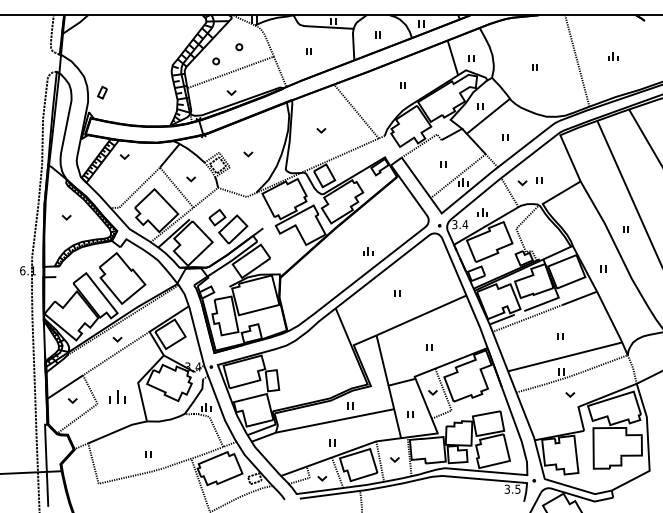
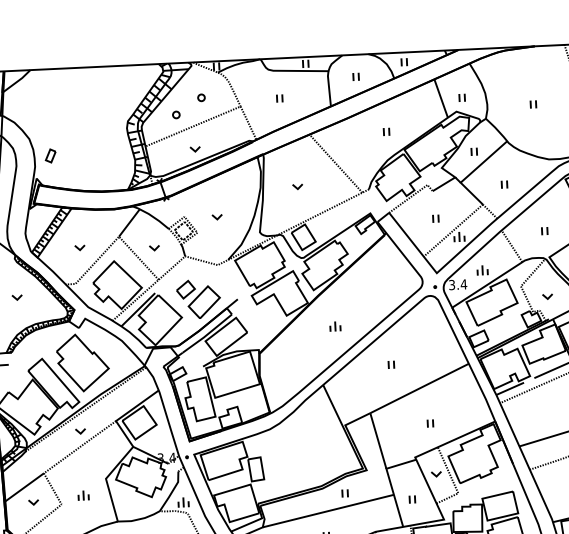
part: (124, 156) -> (79, 247), moved
part: (522, 183) -> (547, 297), moved
part: (368, 251) -> (335, 326), moved
part: (117, 396) -> (83, 495), size x0.62

